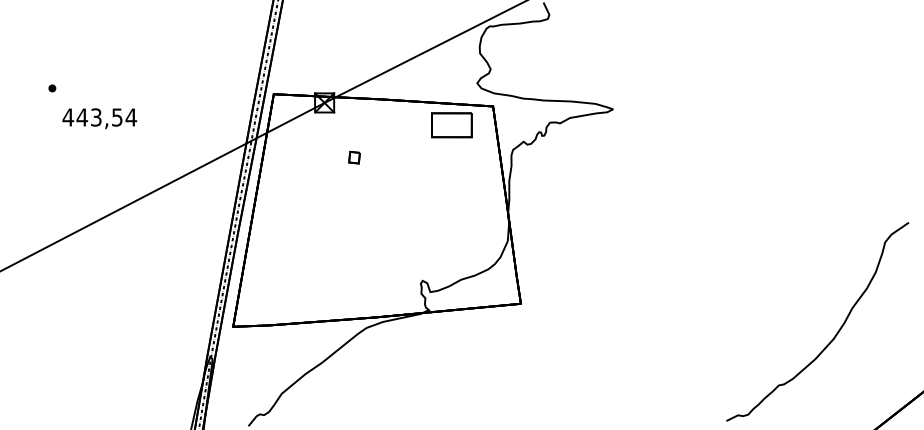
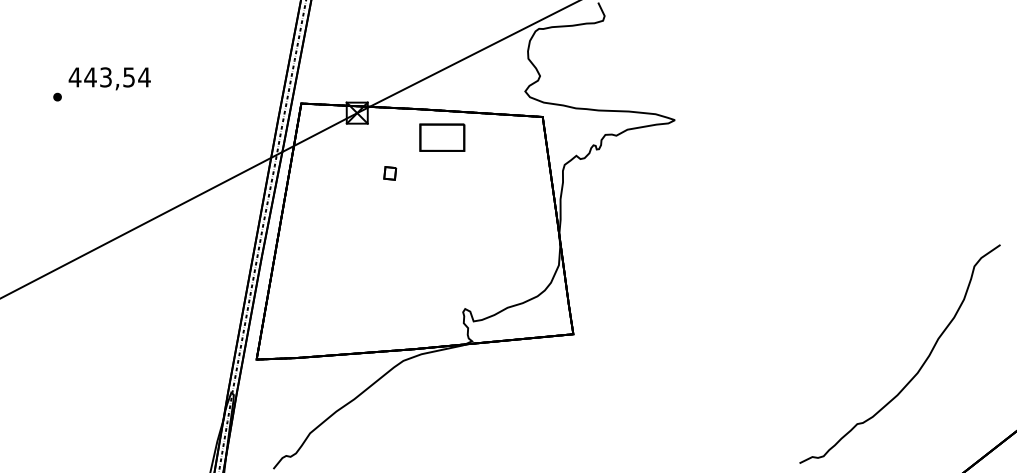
text: (99, 118) -> (109, 78), moved
part: (451, 125) -> (441, 137), moved

